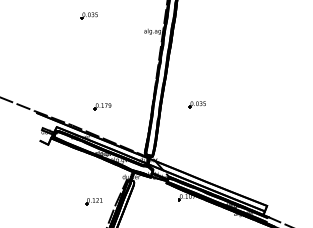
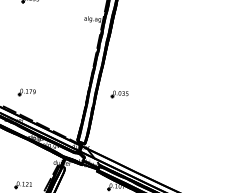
part: (196, 104) -> (118, 94), moved
part: (102, 106) -> (26, 92), moved

